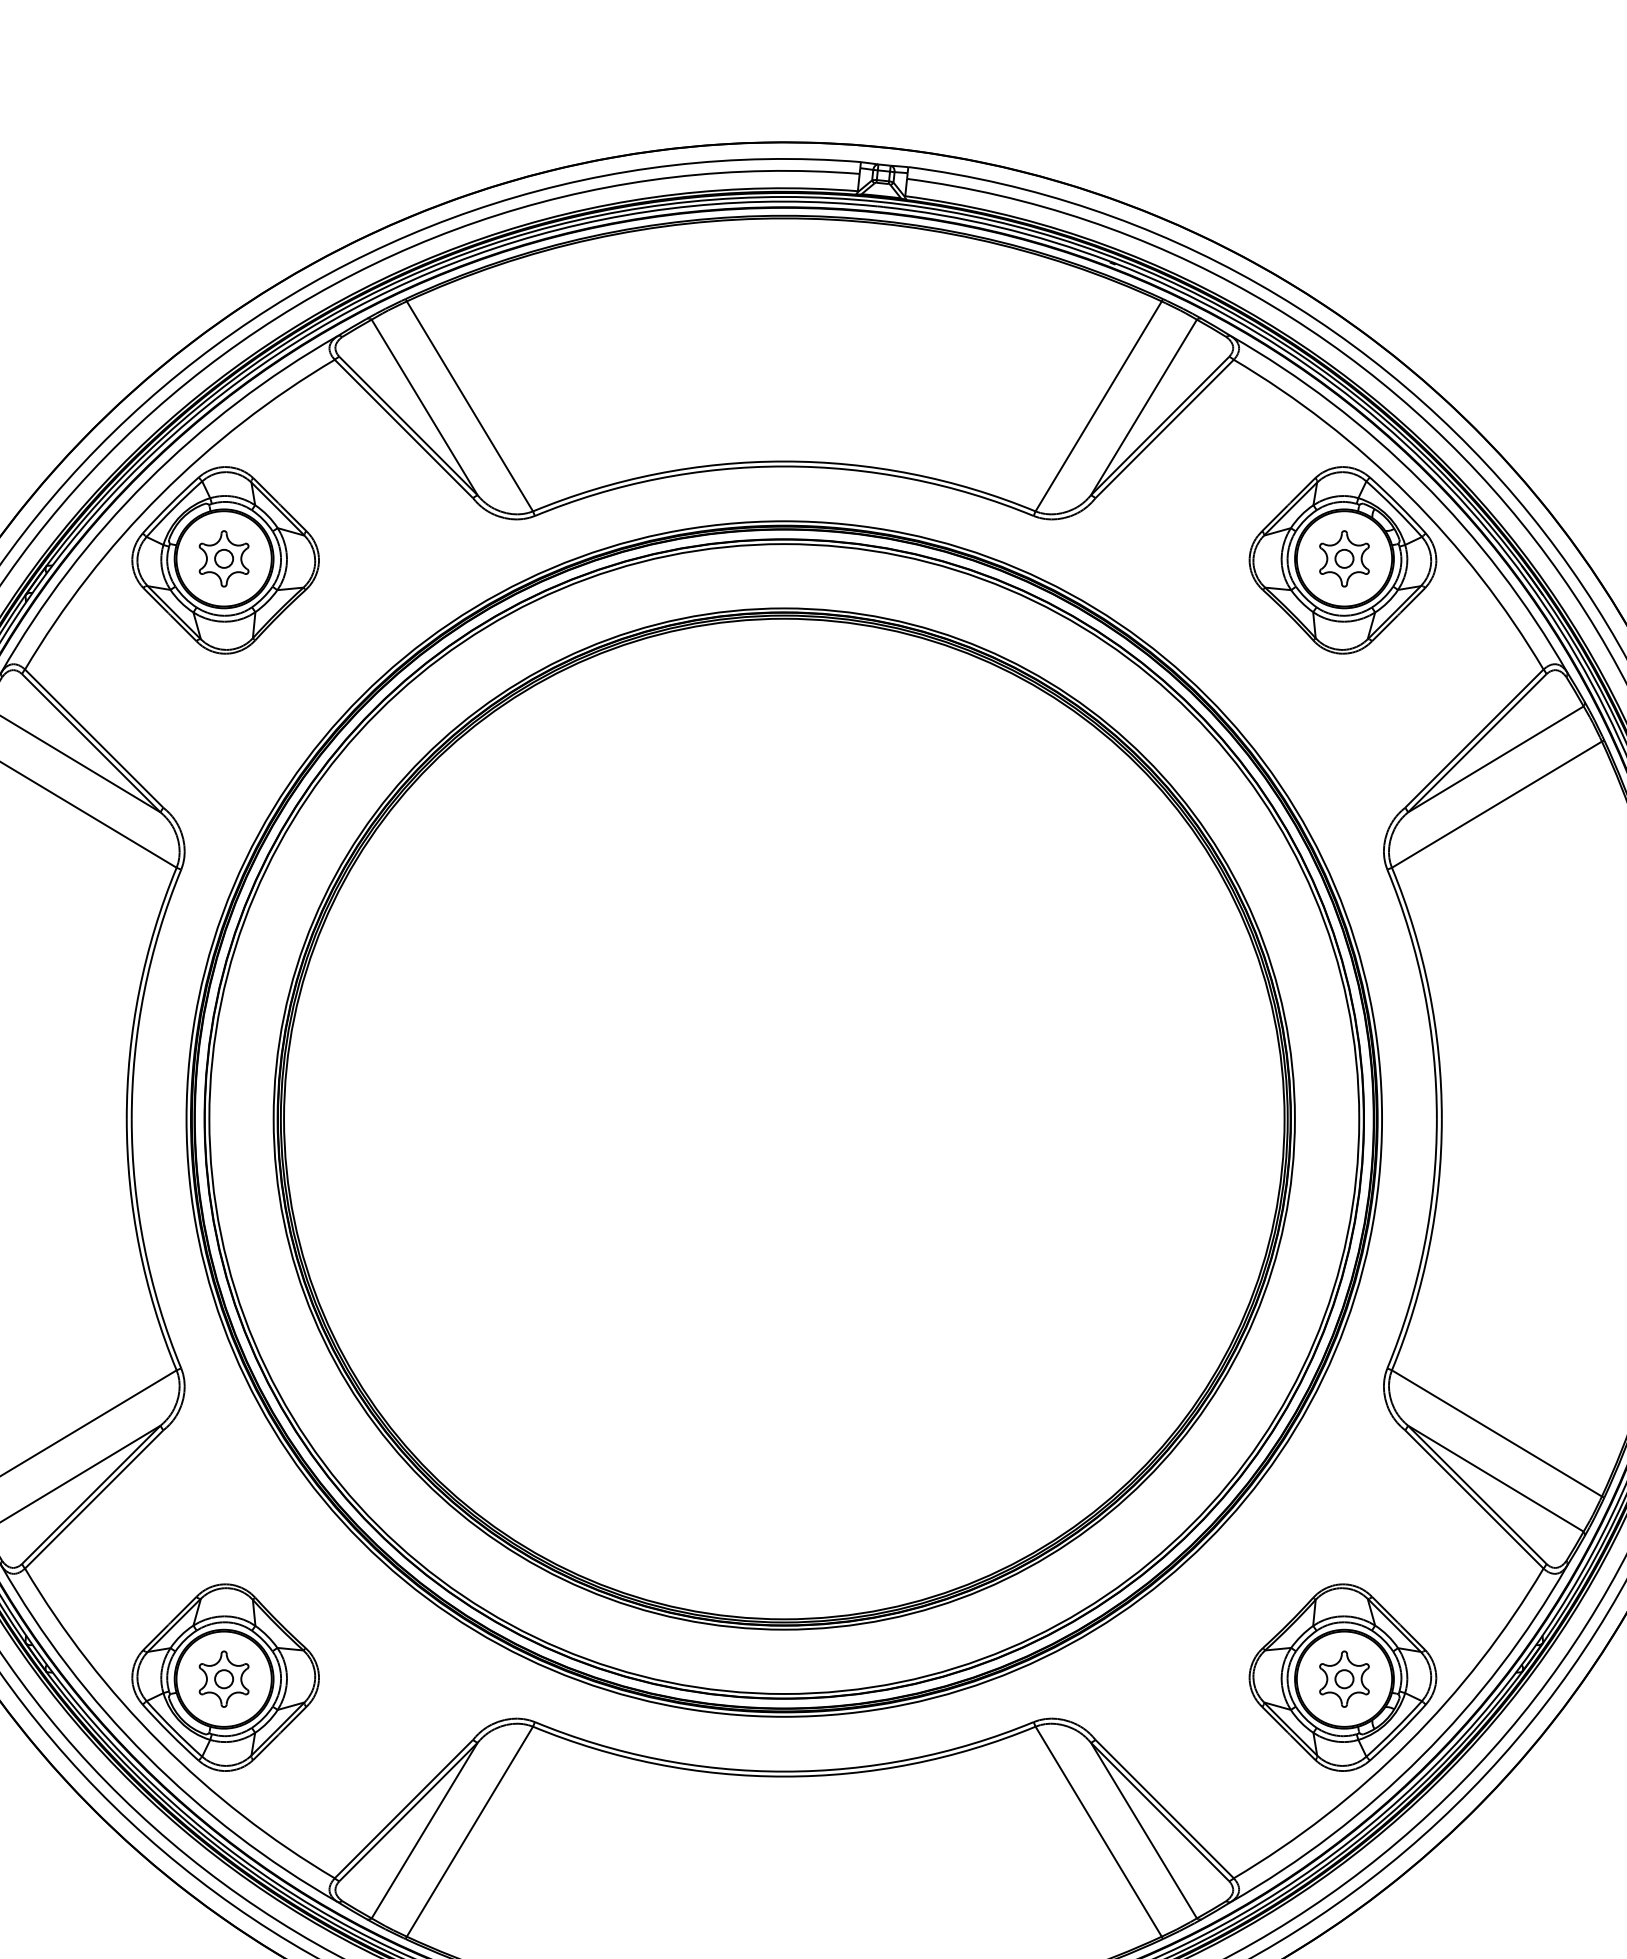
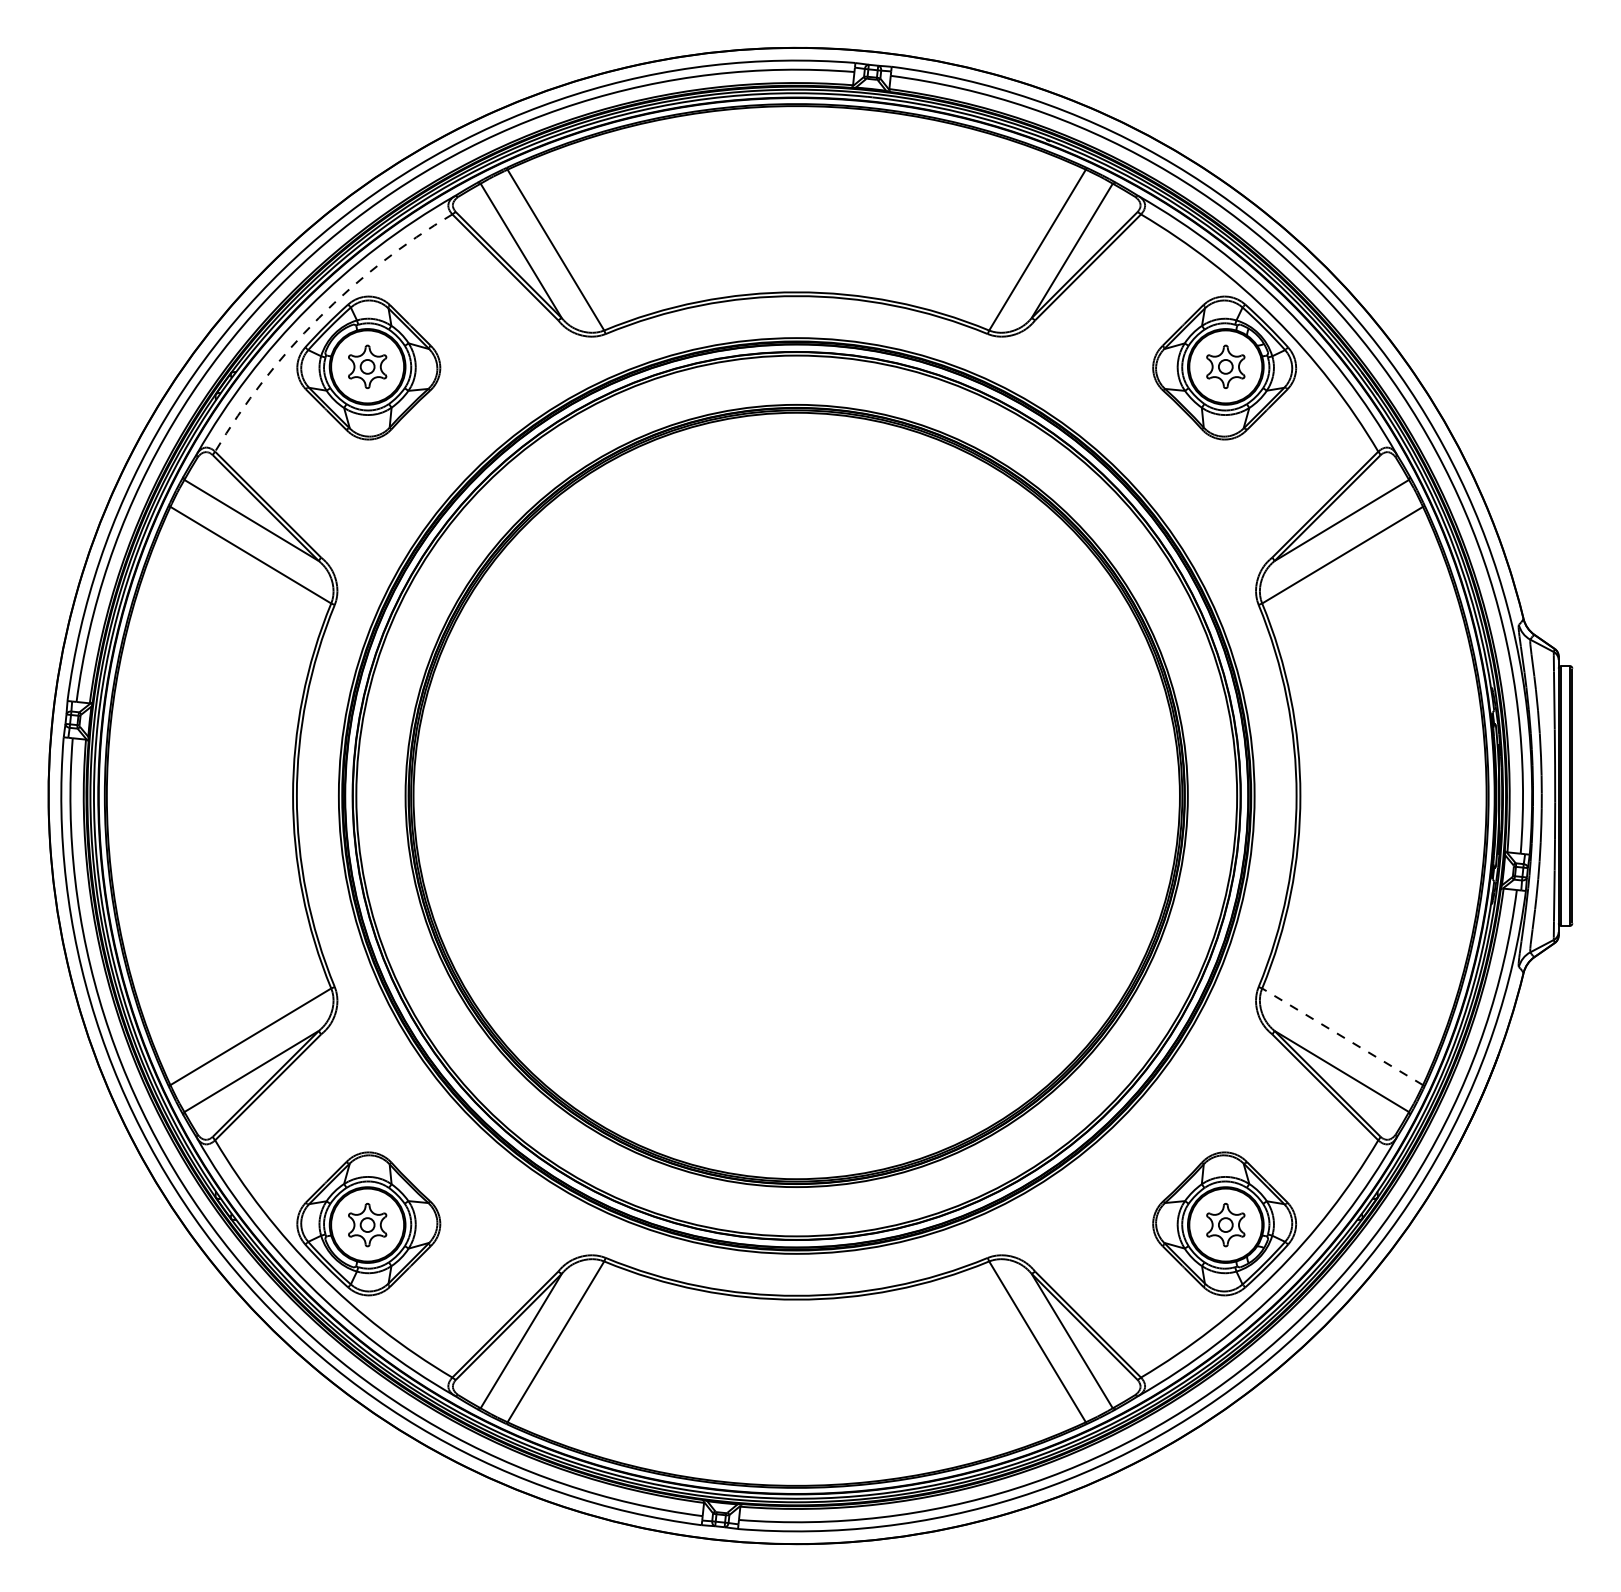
line: (159, 495) -> (318, 318), solid -> dashed
line: (1496, 1433) -> (1342, 1036), solid -> dashed

